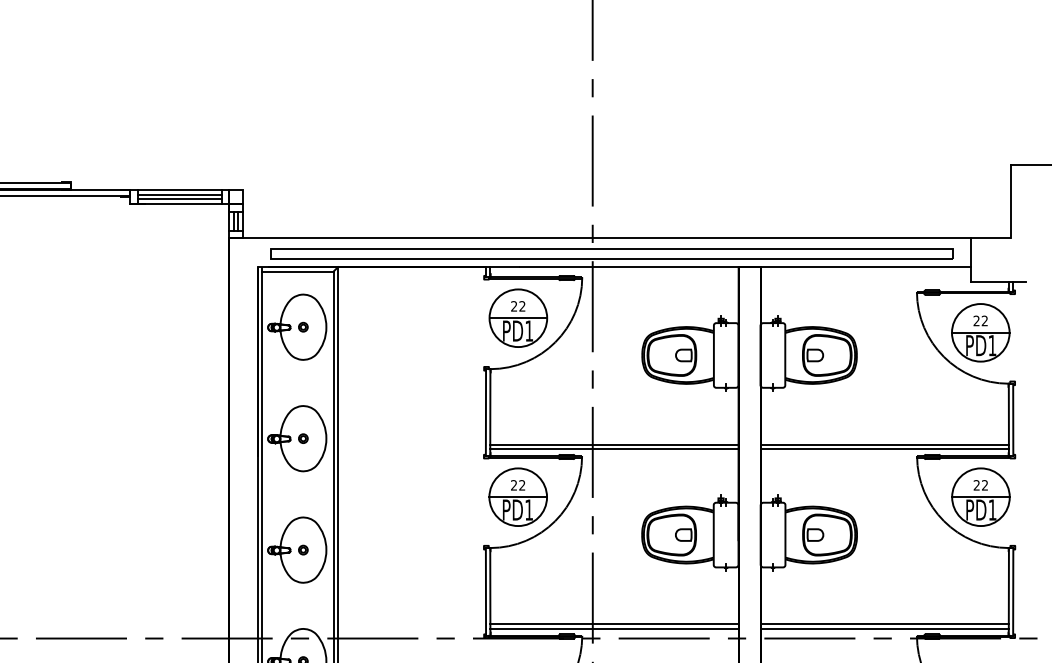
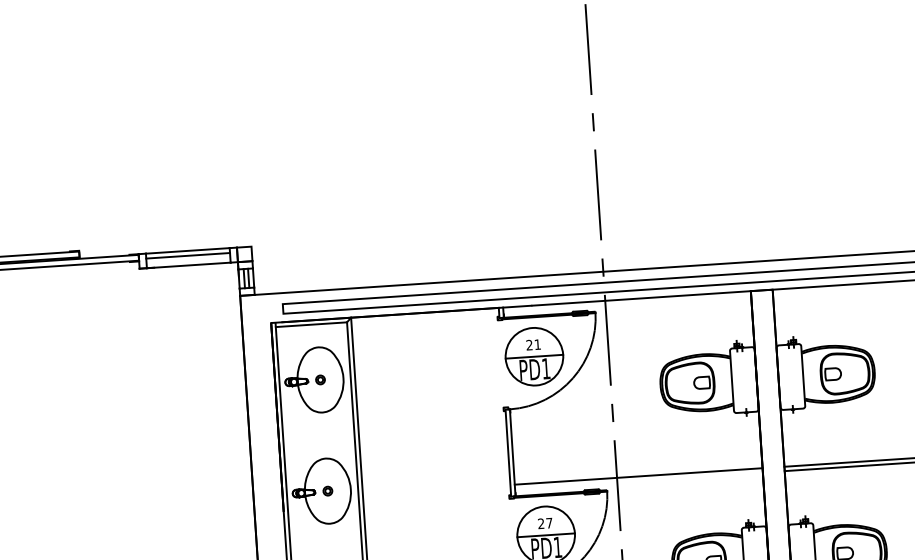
line: (179, 198) -> (188, 259), removed
text: (522, 306) -> (537, 344), 22 -> 21
line: (614, 448) -> (638, 480), removed
text: (522, 485) -> (549, 523), 22 -> 27

